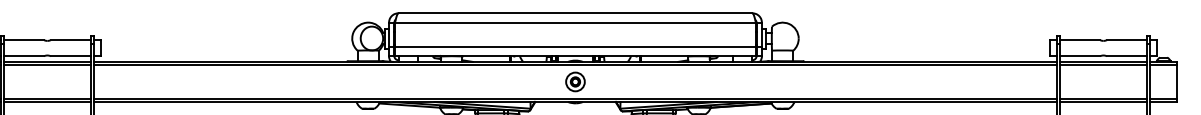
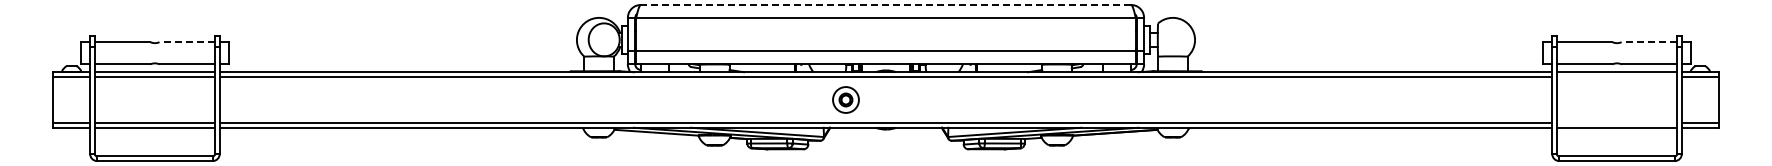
line: (575, 12) -> (885, 4), solid -> dashed
line: (70, 40) -> (187, 42), solid -> dashed
line: (1126, 40) -> (1649, 42), solid -> dashed
line: (1103, 64) -> (1616, 76), removed
part: (575, 81) -> (845, 99), moved
line: (1103, 98) -> (1616, 123), removed

